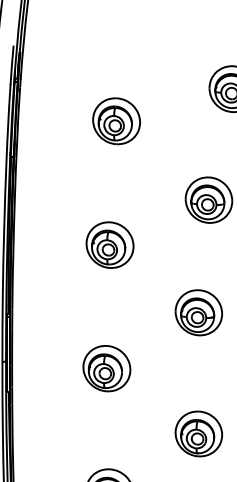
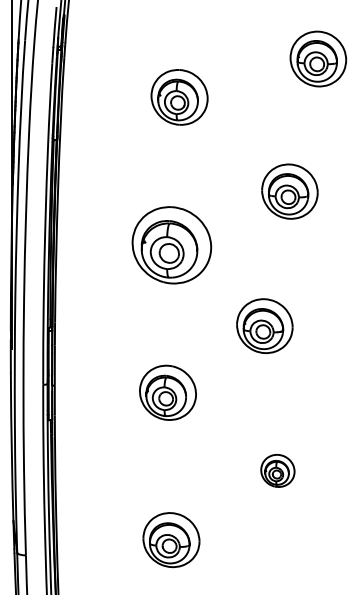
part: (109, 245) -> (171, 245), size x1.4
part: (198, 312) -> (264, 325), moved
part: (198, 433) -> (277, 470), size x0.6

